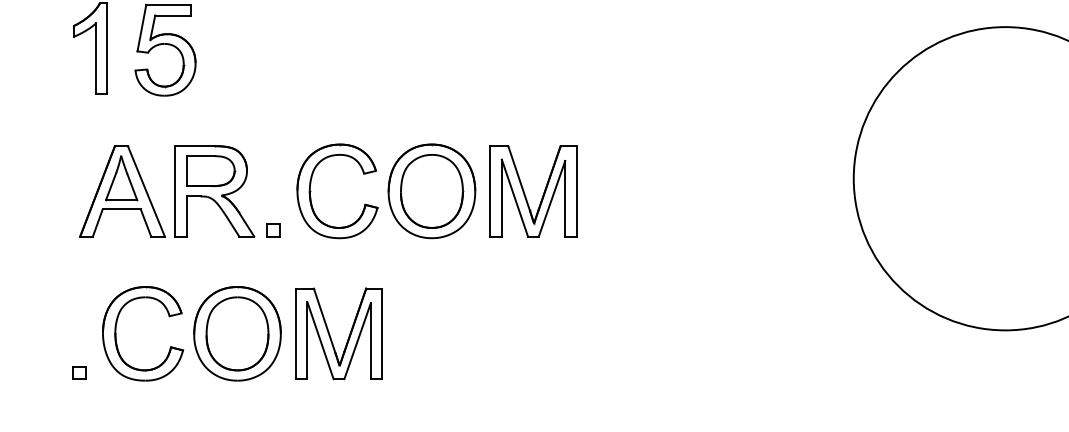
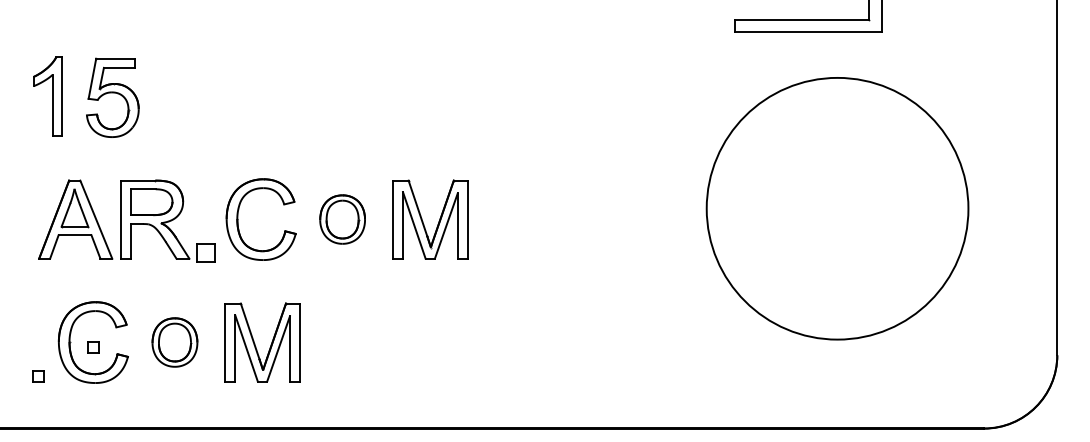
part: (431, 191) -> (342, 219), size x0.6
part: (274, 230) -> (206, 253), size x1.6
part: (237, 333) -> (174, 342), size x0.6
part: (143, 339) -> (93, 347), added

